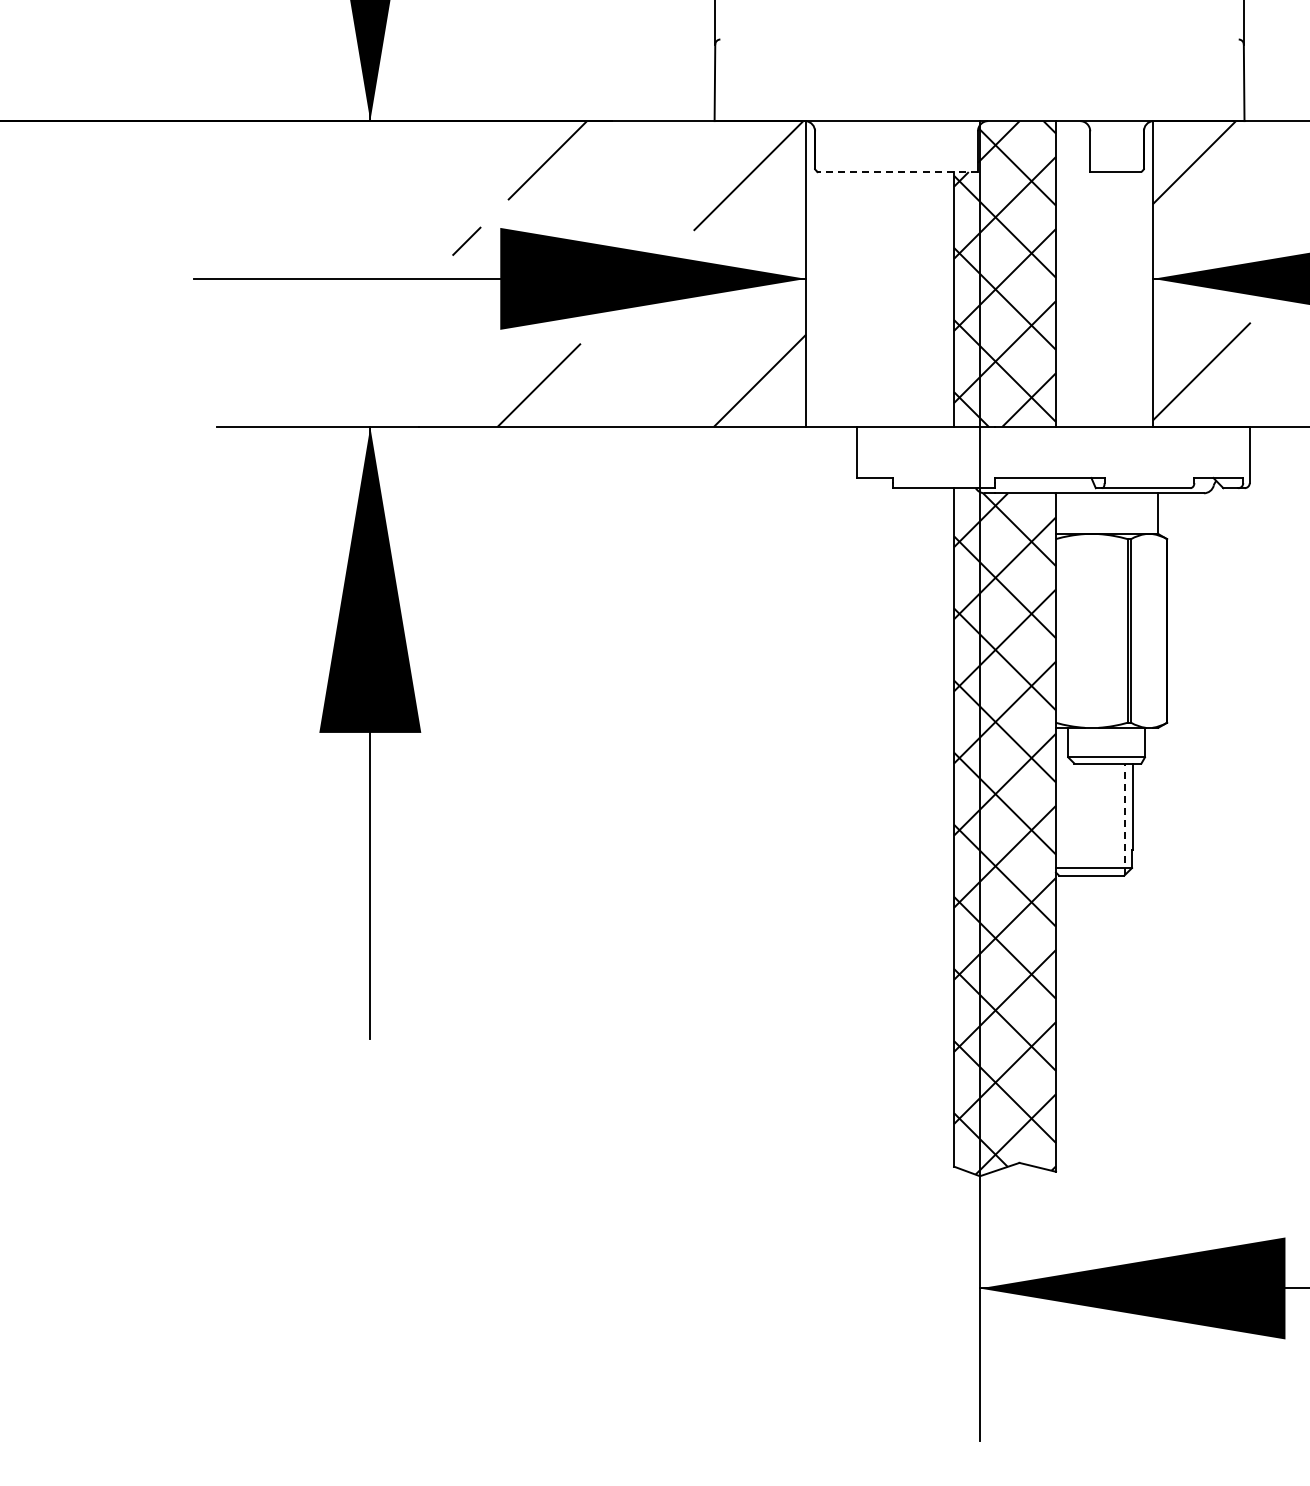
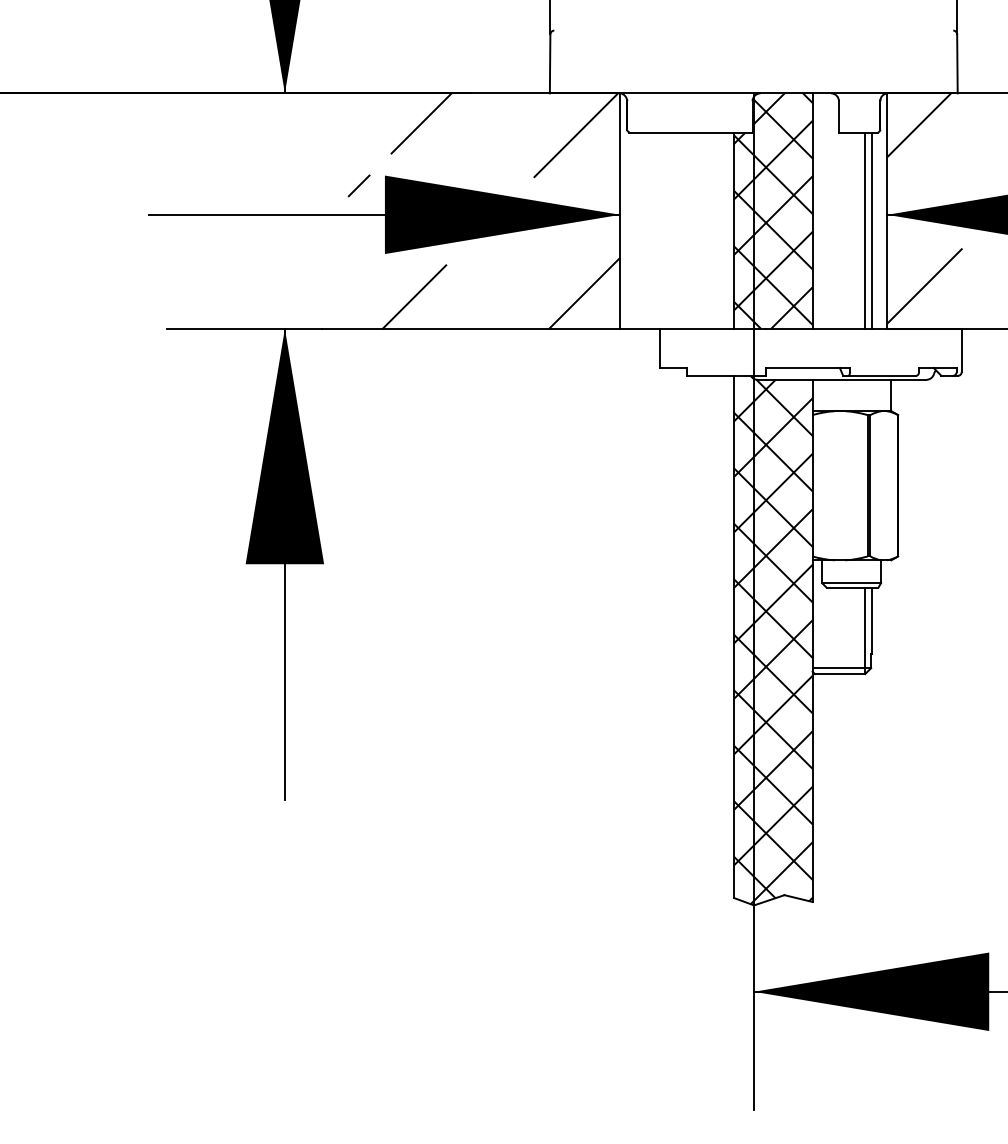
line: (897, 172) -> (690, 132), dashed -> solid
line: (1124, 299) -> (865, 230), added
line: (1132, 299) -> (871, 230), added
line: (1124, 819) -> (865, 630), dashed -> solid

